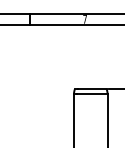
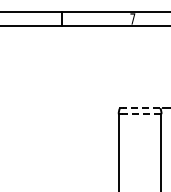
line: (91, 89) -> (141, 108), solid -> dashed
line: (91, 94) -> (141, 114), solid -> dashed

